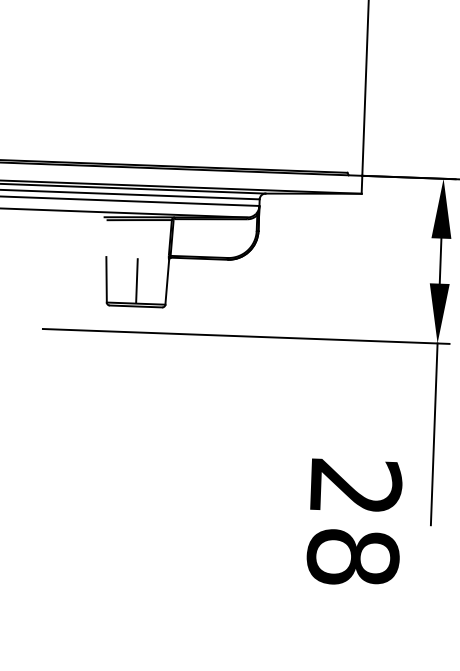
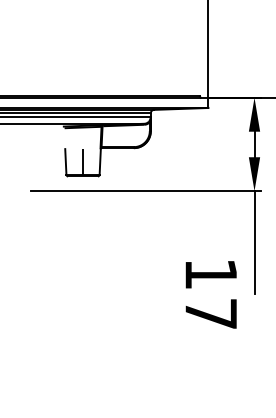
text: (353, 521) -> (210, 293), 28 -> 17

